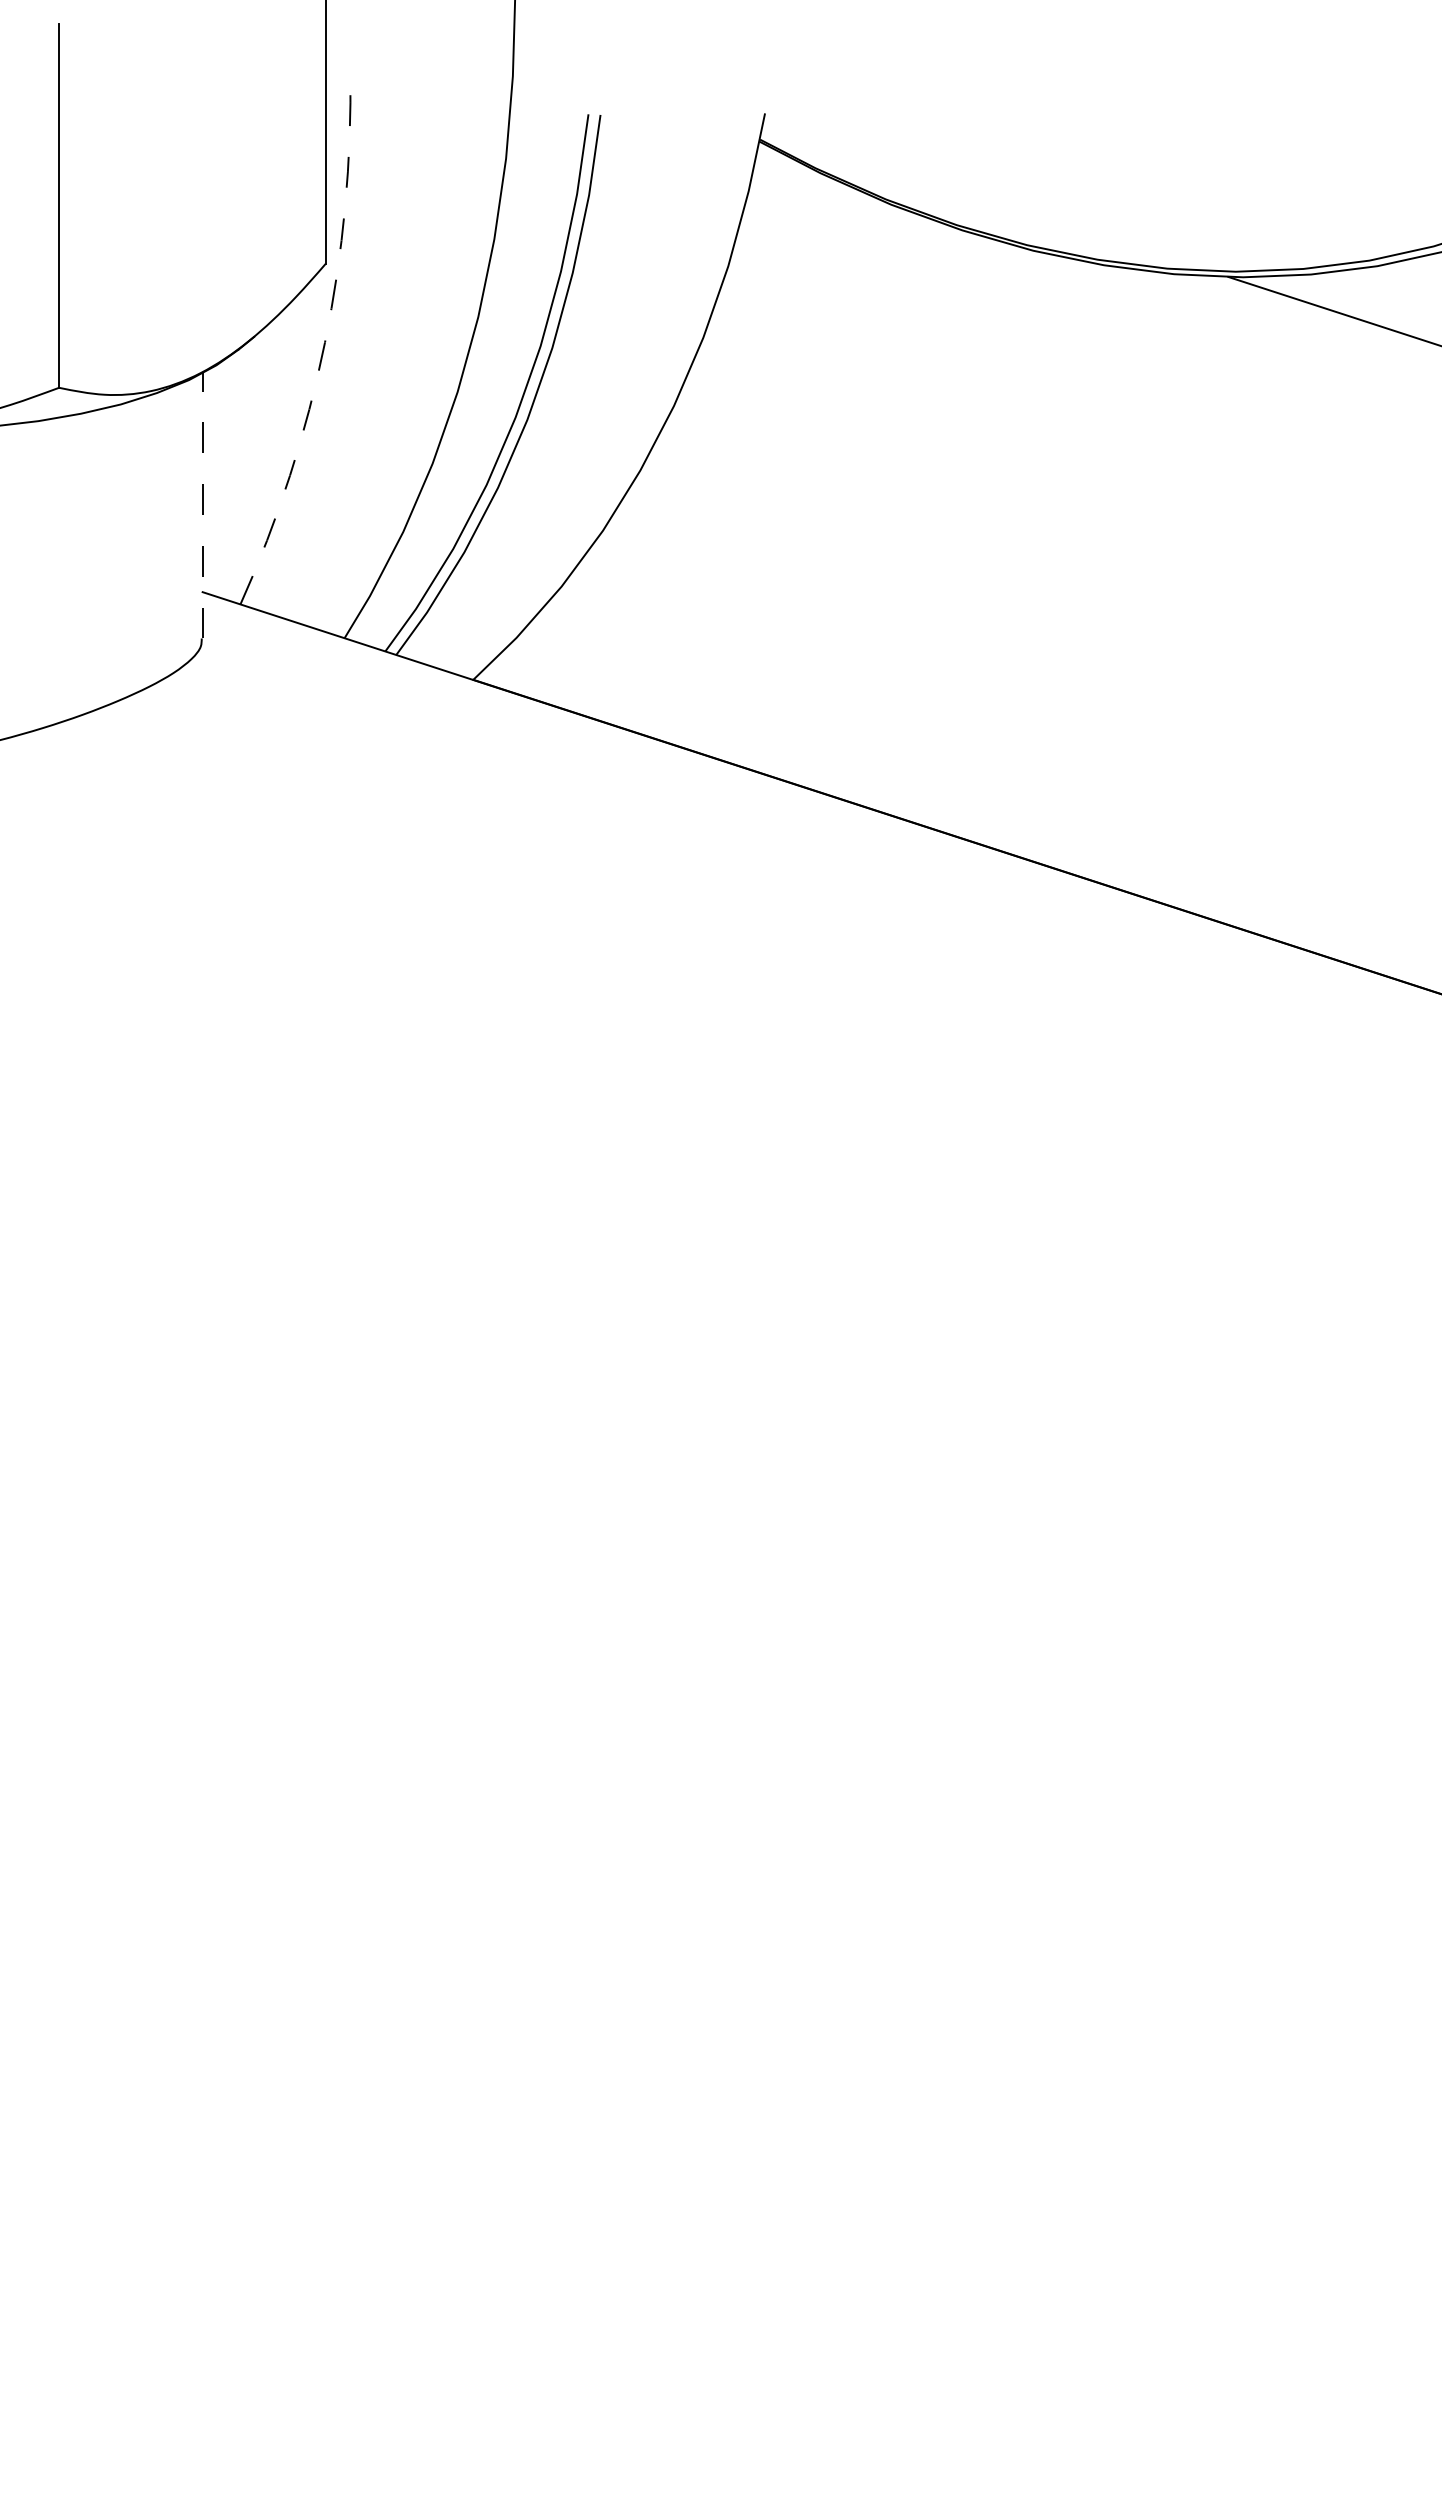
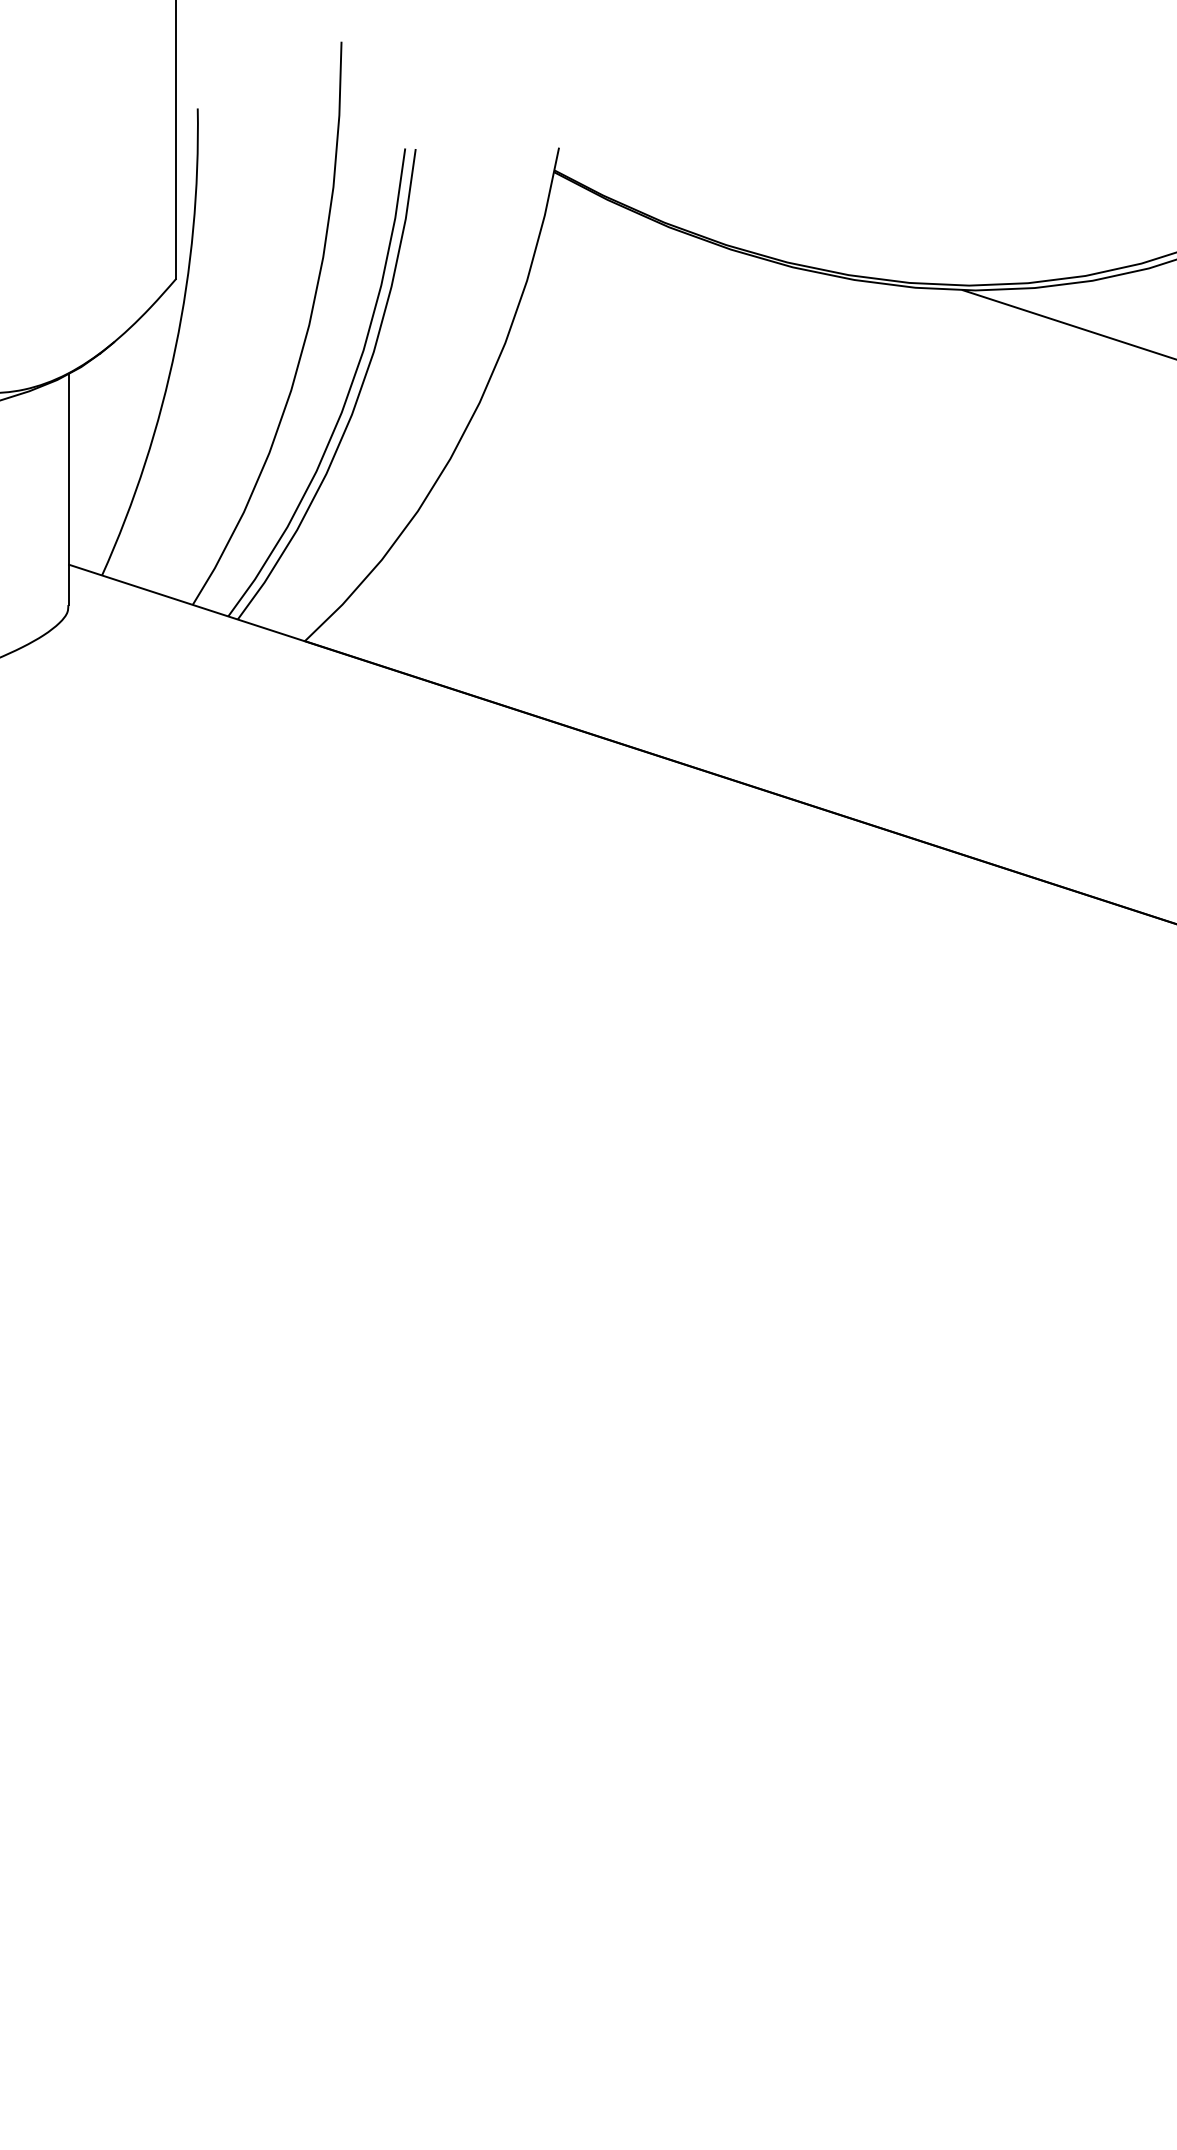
arc: (325, 342) -> (176, 347), dashed -> solid
line: (202, 505) -> (68, 489), dashed -> solid

